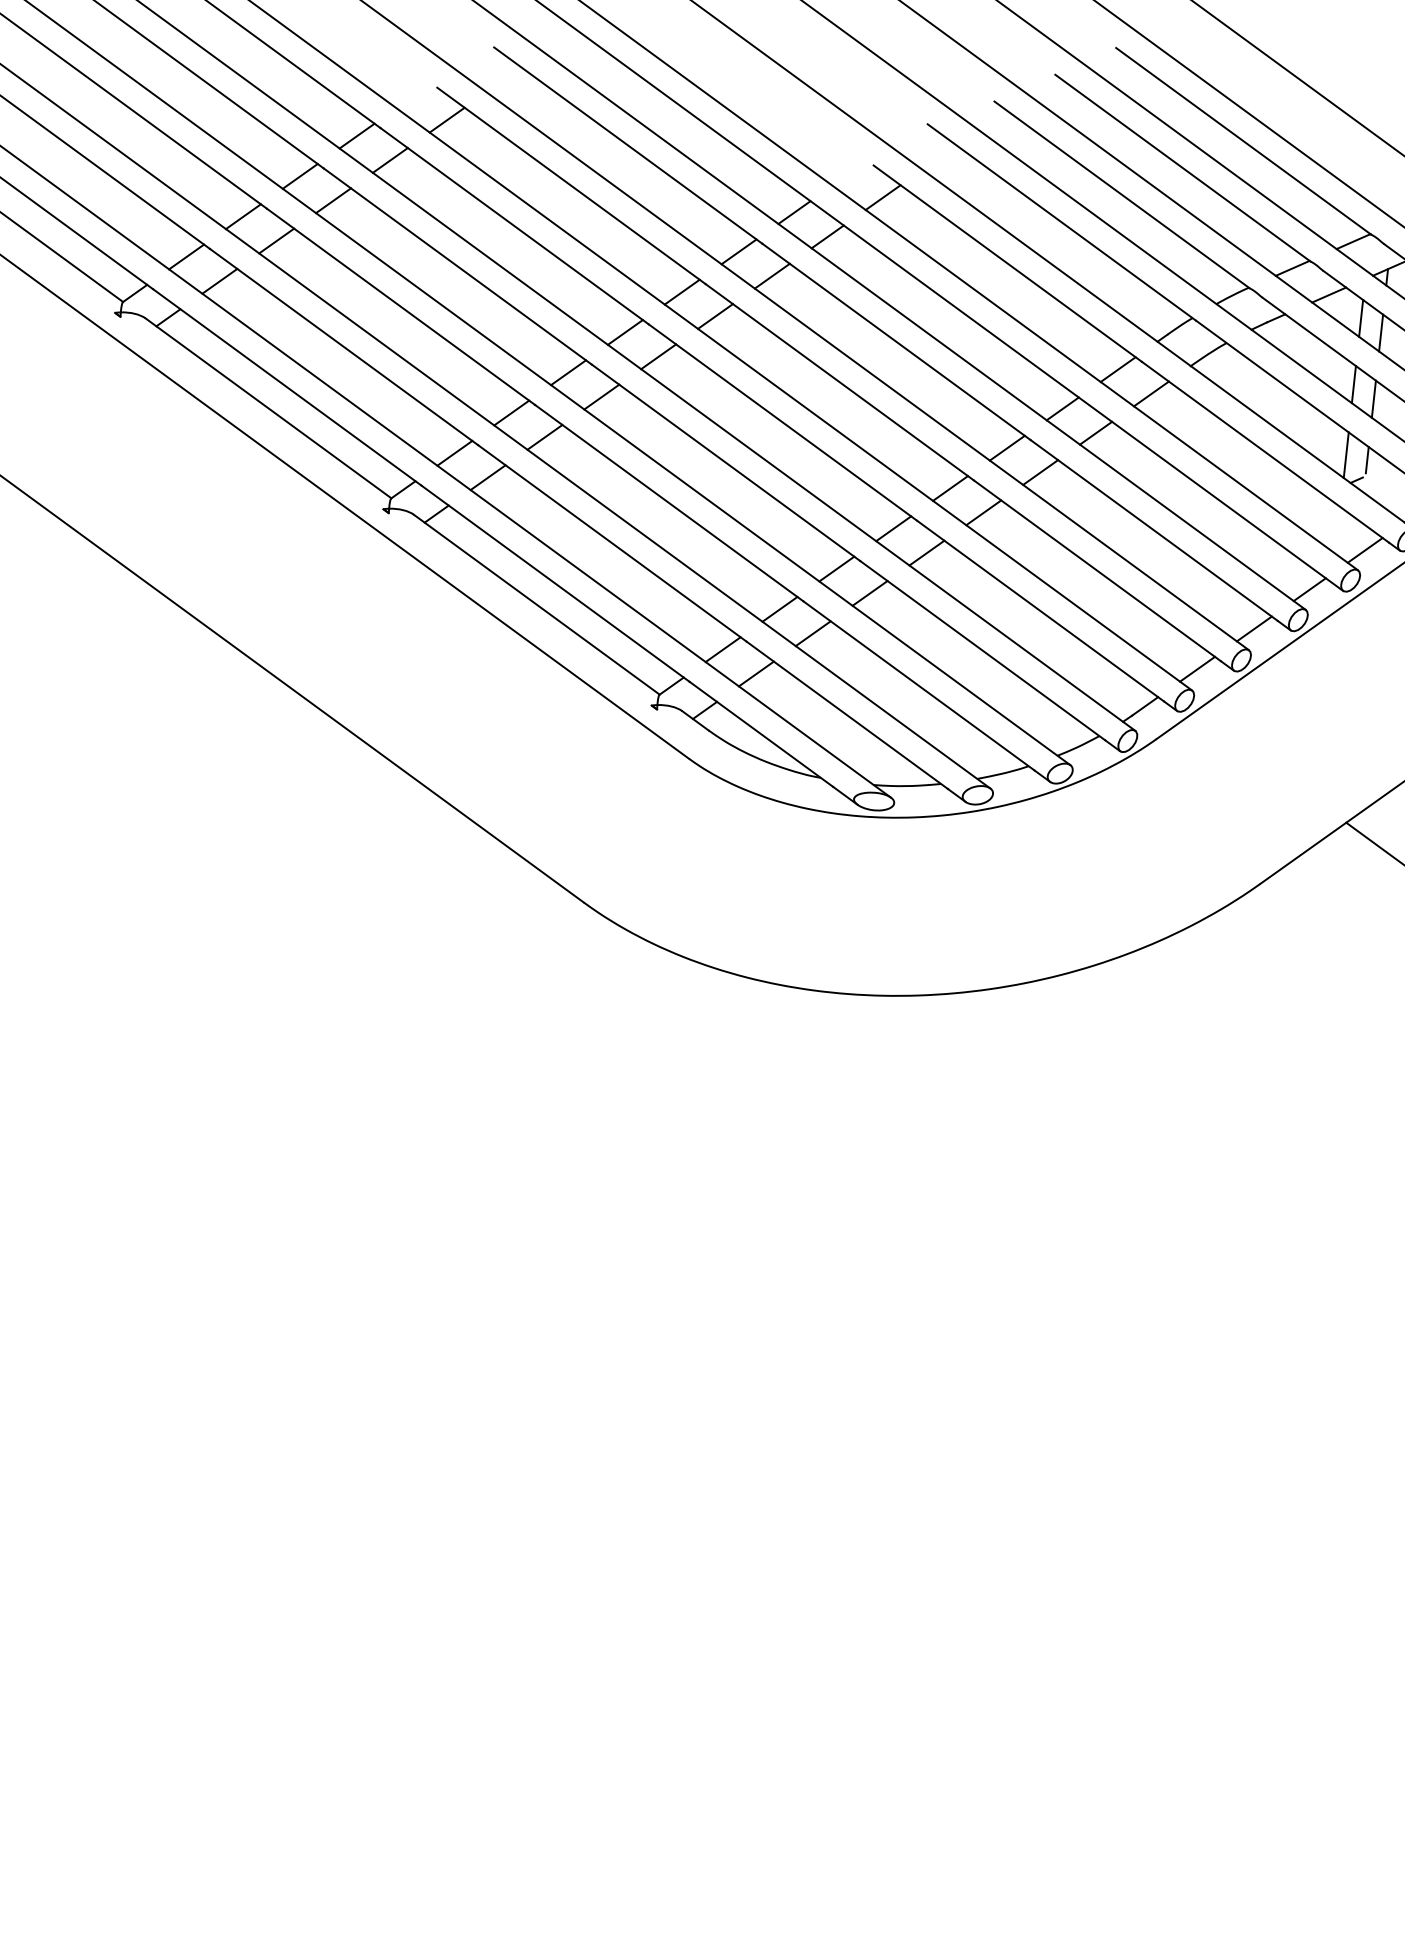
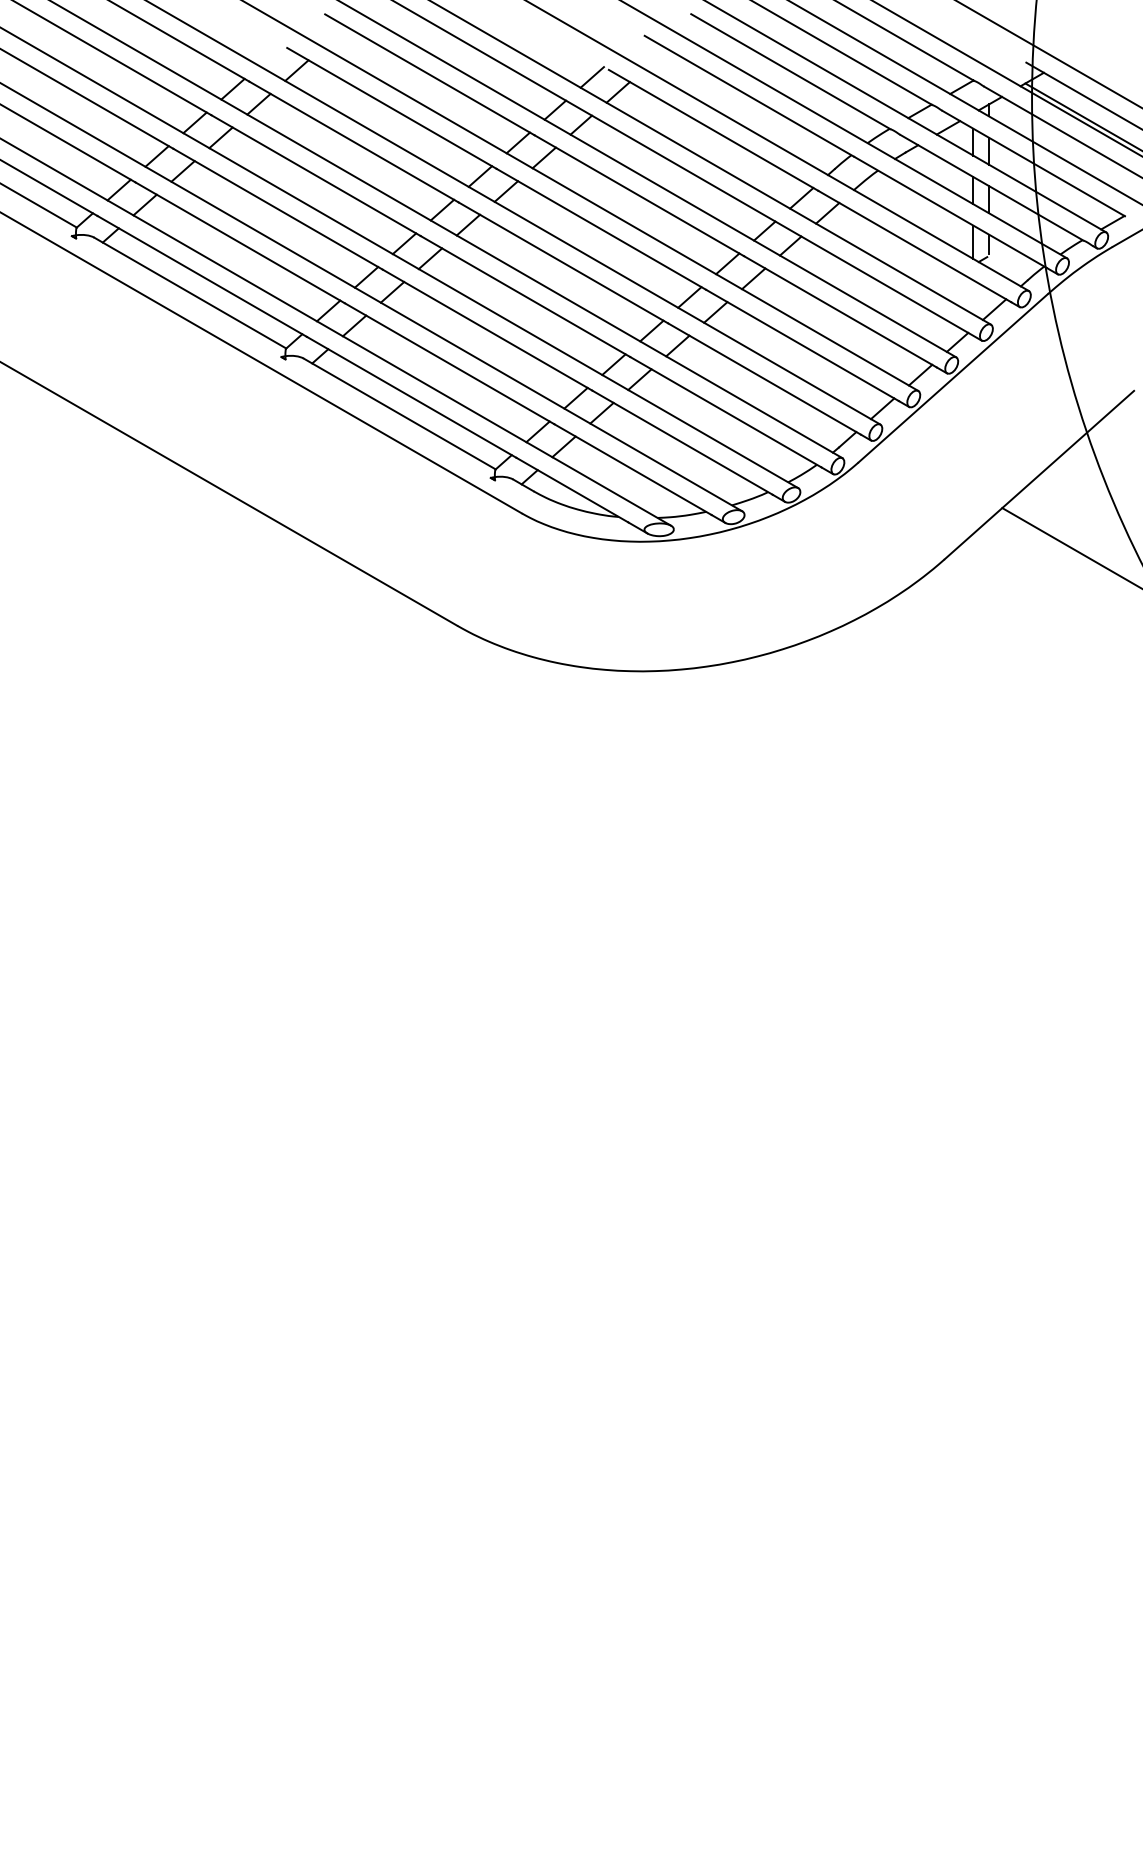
line: (848, 173) -> (591, 77), added

